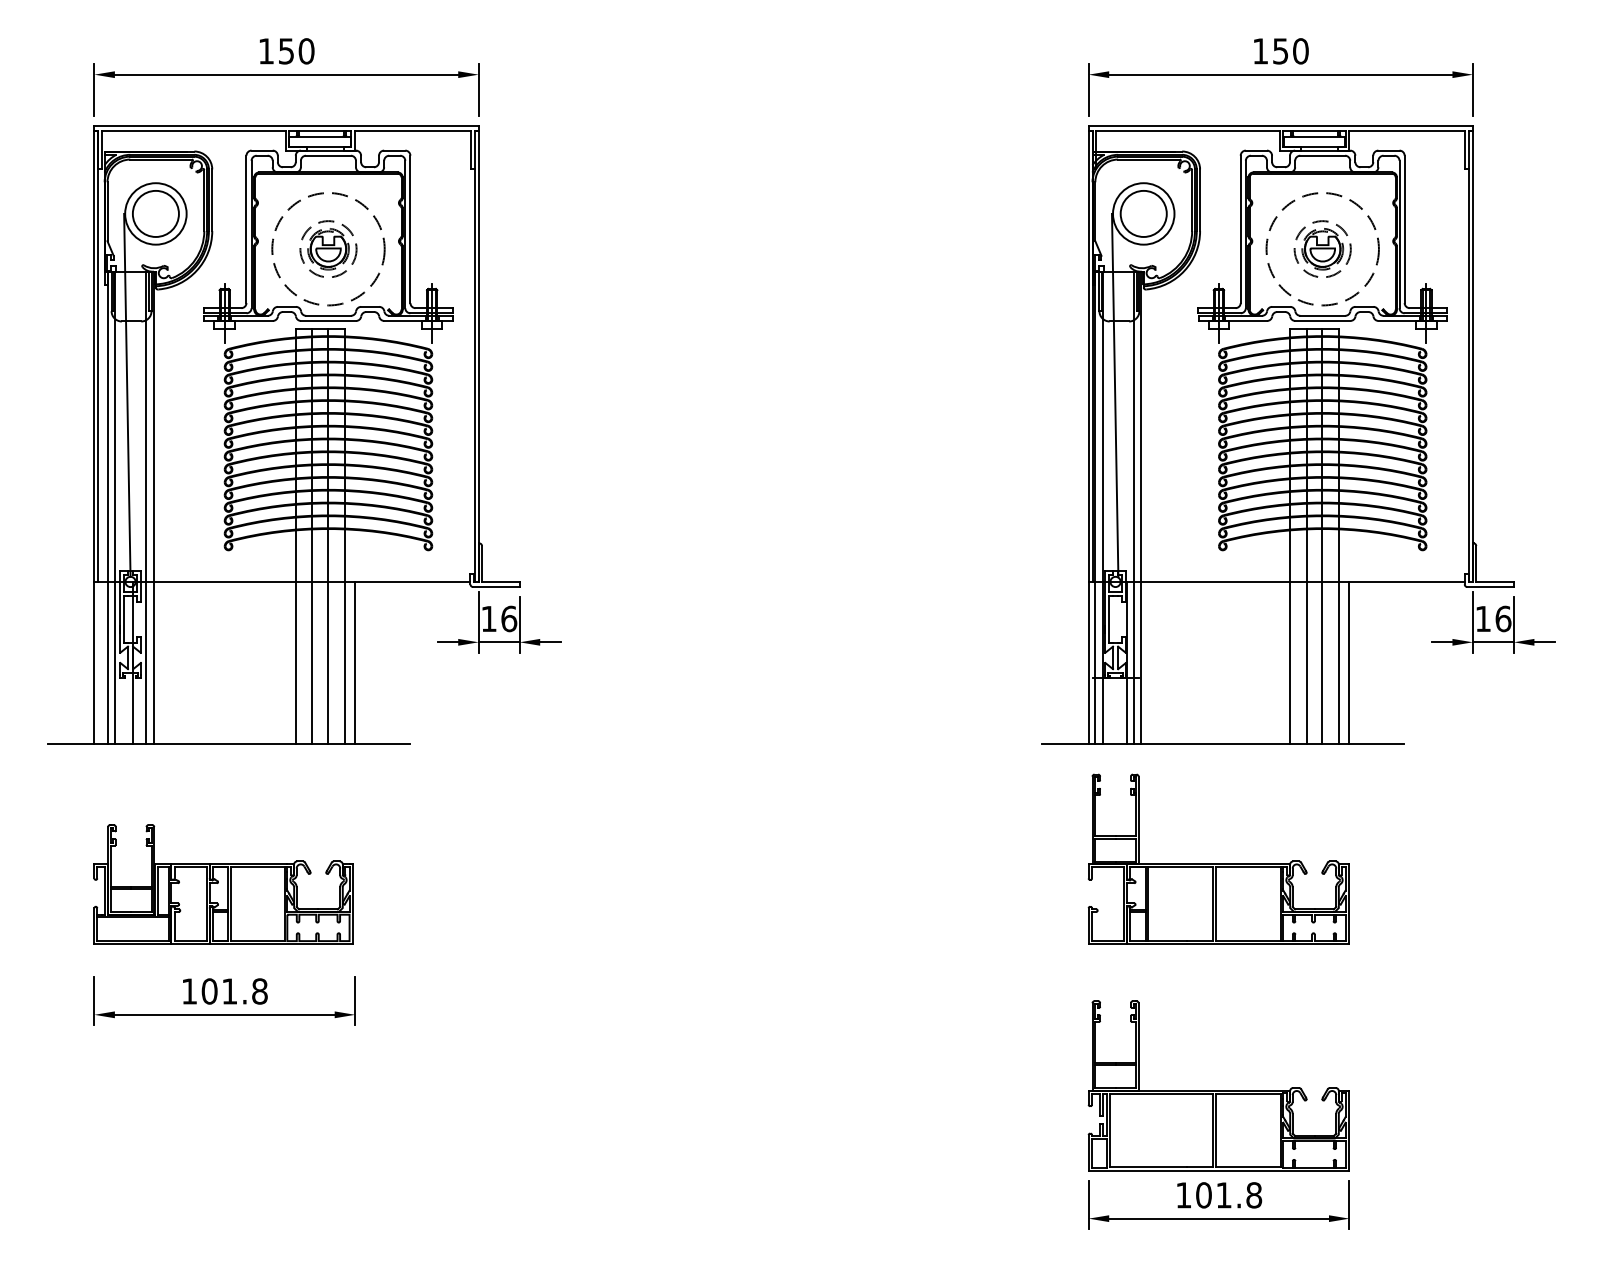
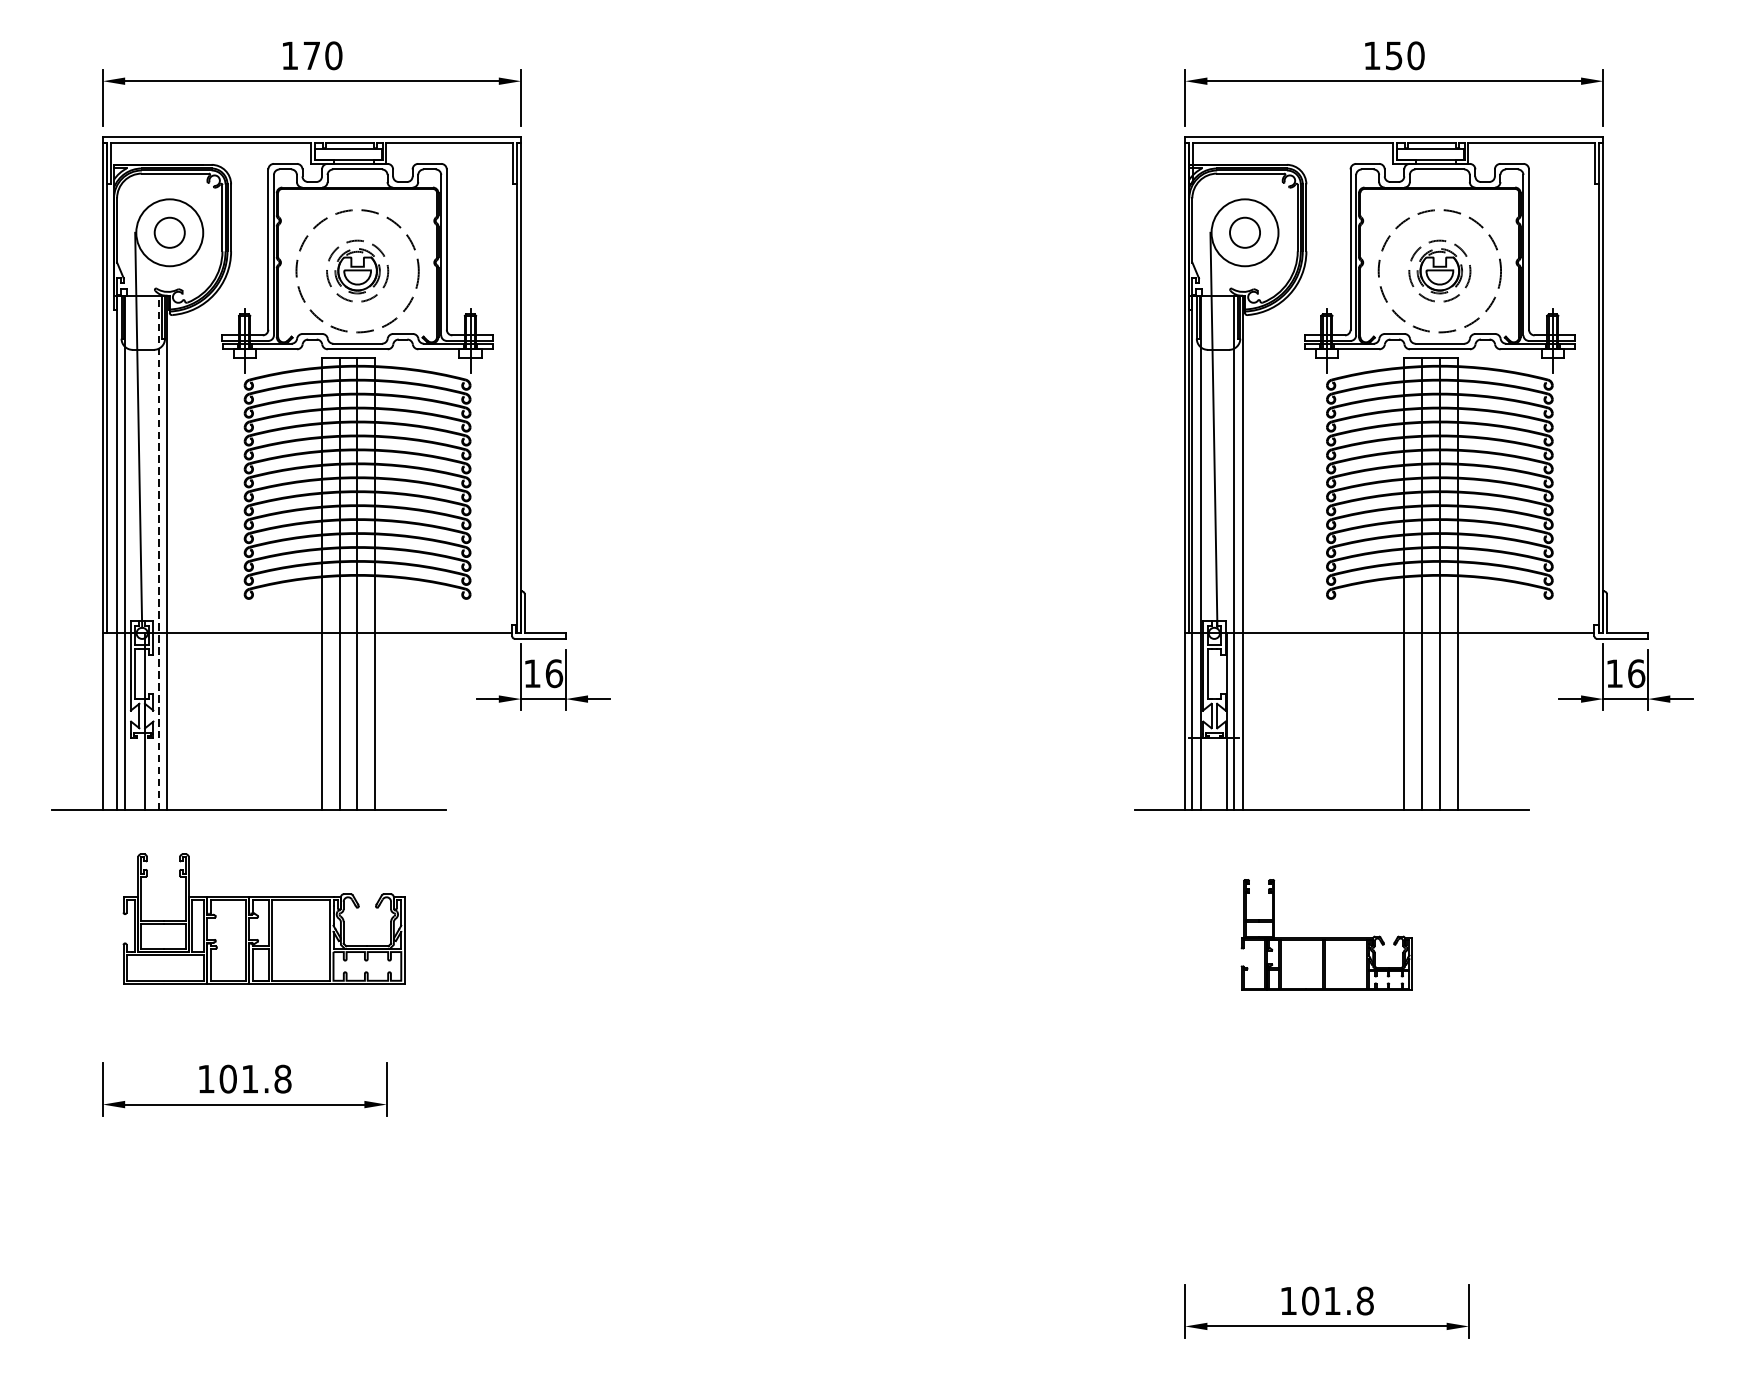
text: (286, 51) -> (311, 55), 150 -> 170
circle: (155, 213) -> (169, 232), size x0.6
circle: (1143, 213) -> (1244, 232), size x0.6
line: (145, 507) -> (158, 552), solid -> dashed
line: (355, 662) -> (387, 721), removed
line: (1349, 662) -> (1468, 721), removed
part: (1218, 858) -> (1326, 934), size x0.6
part: (223, 884) -> (264, 919), moved
part: (1218, 1085) -> (1326, 1181), removed

